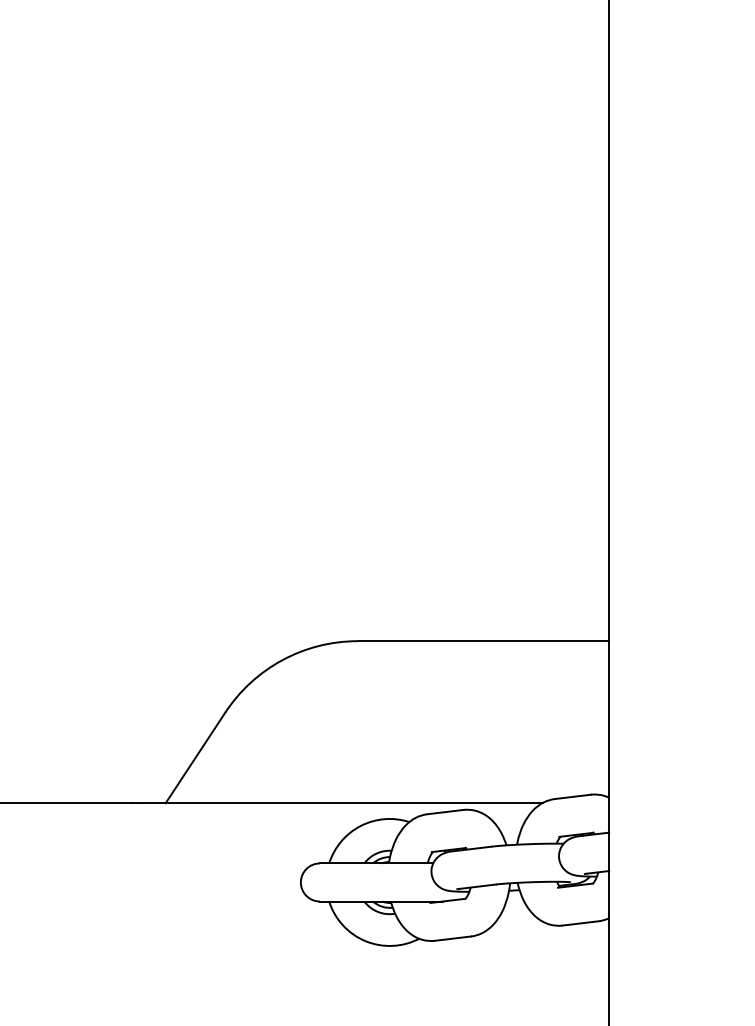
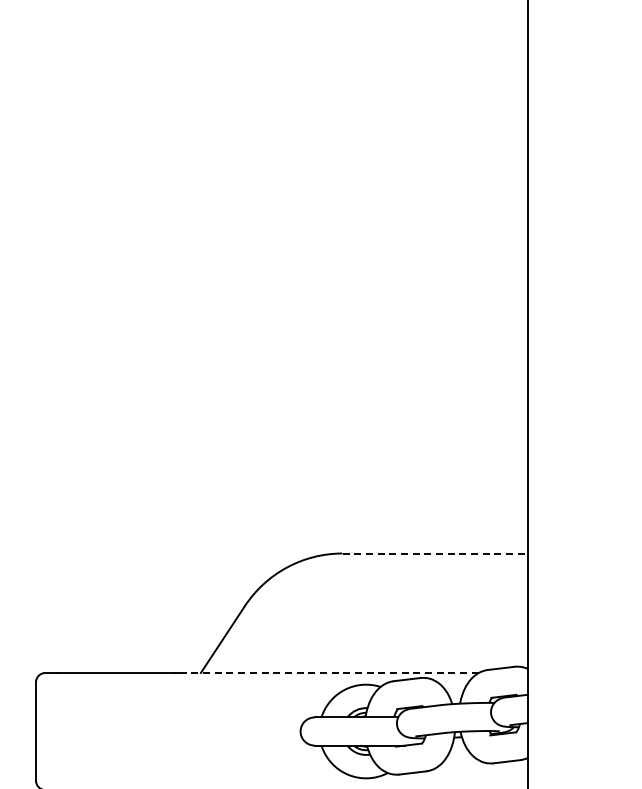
line: (483, 641) -> (435, 553), solid -> dashed
line: (342, 802) -> (331, 672), solid -> dashed

